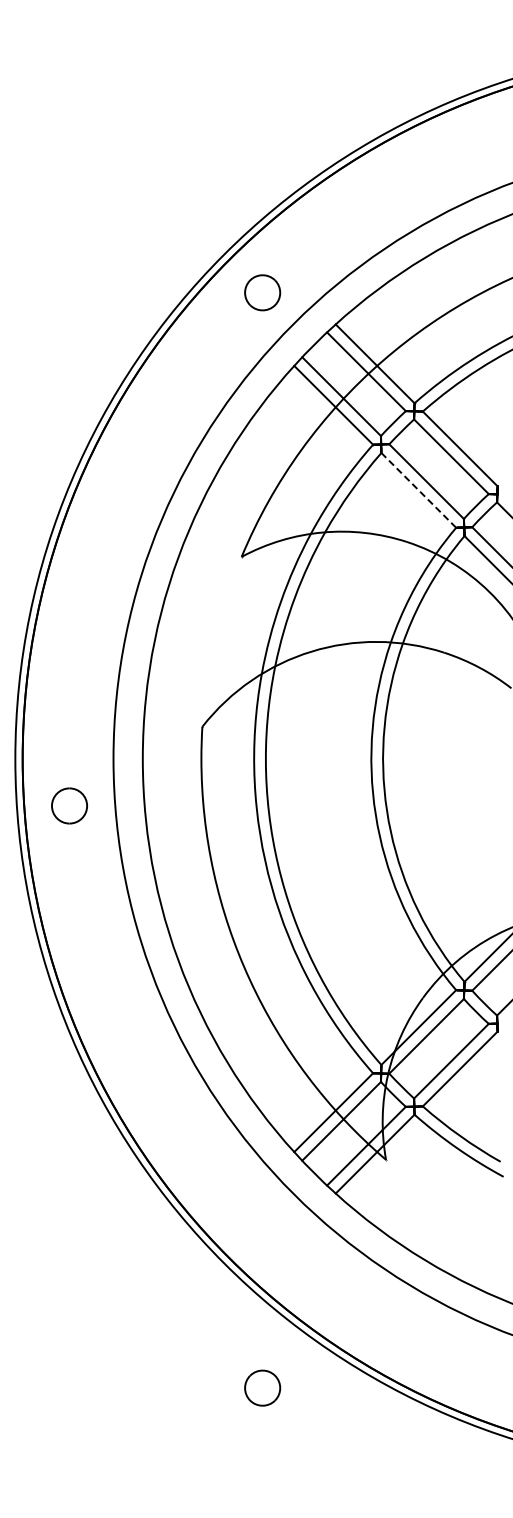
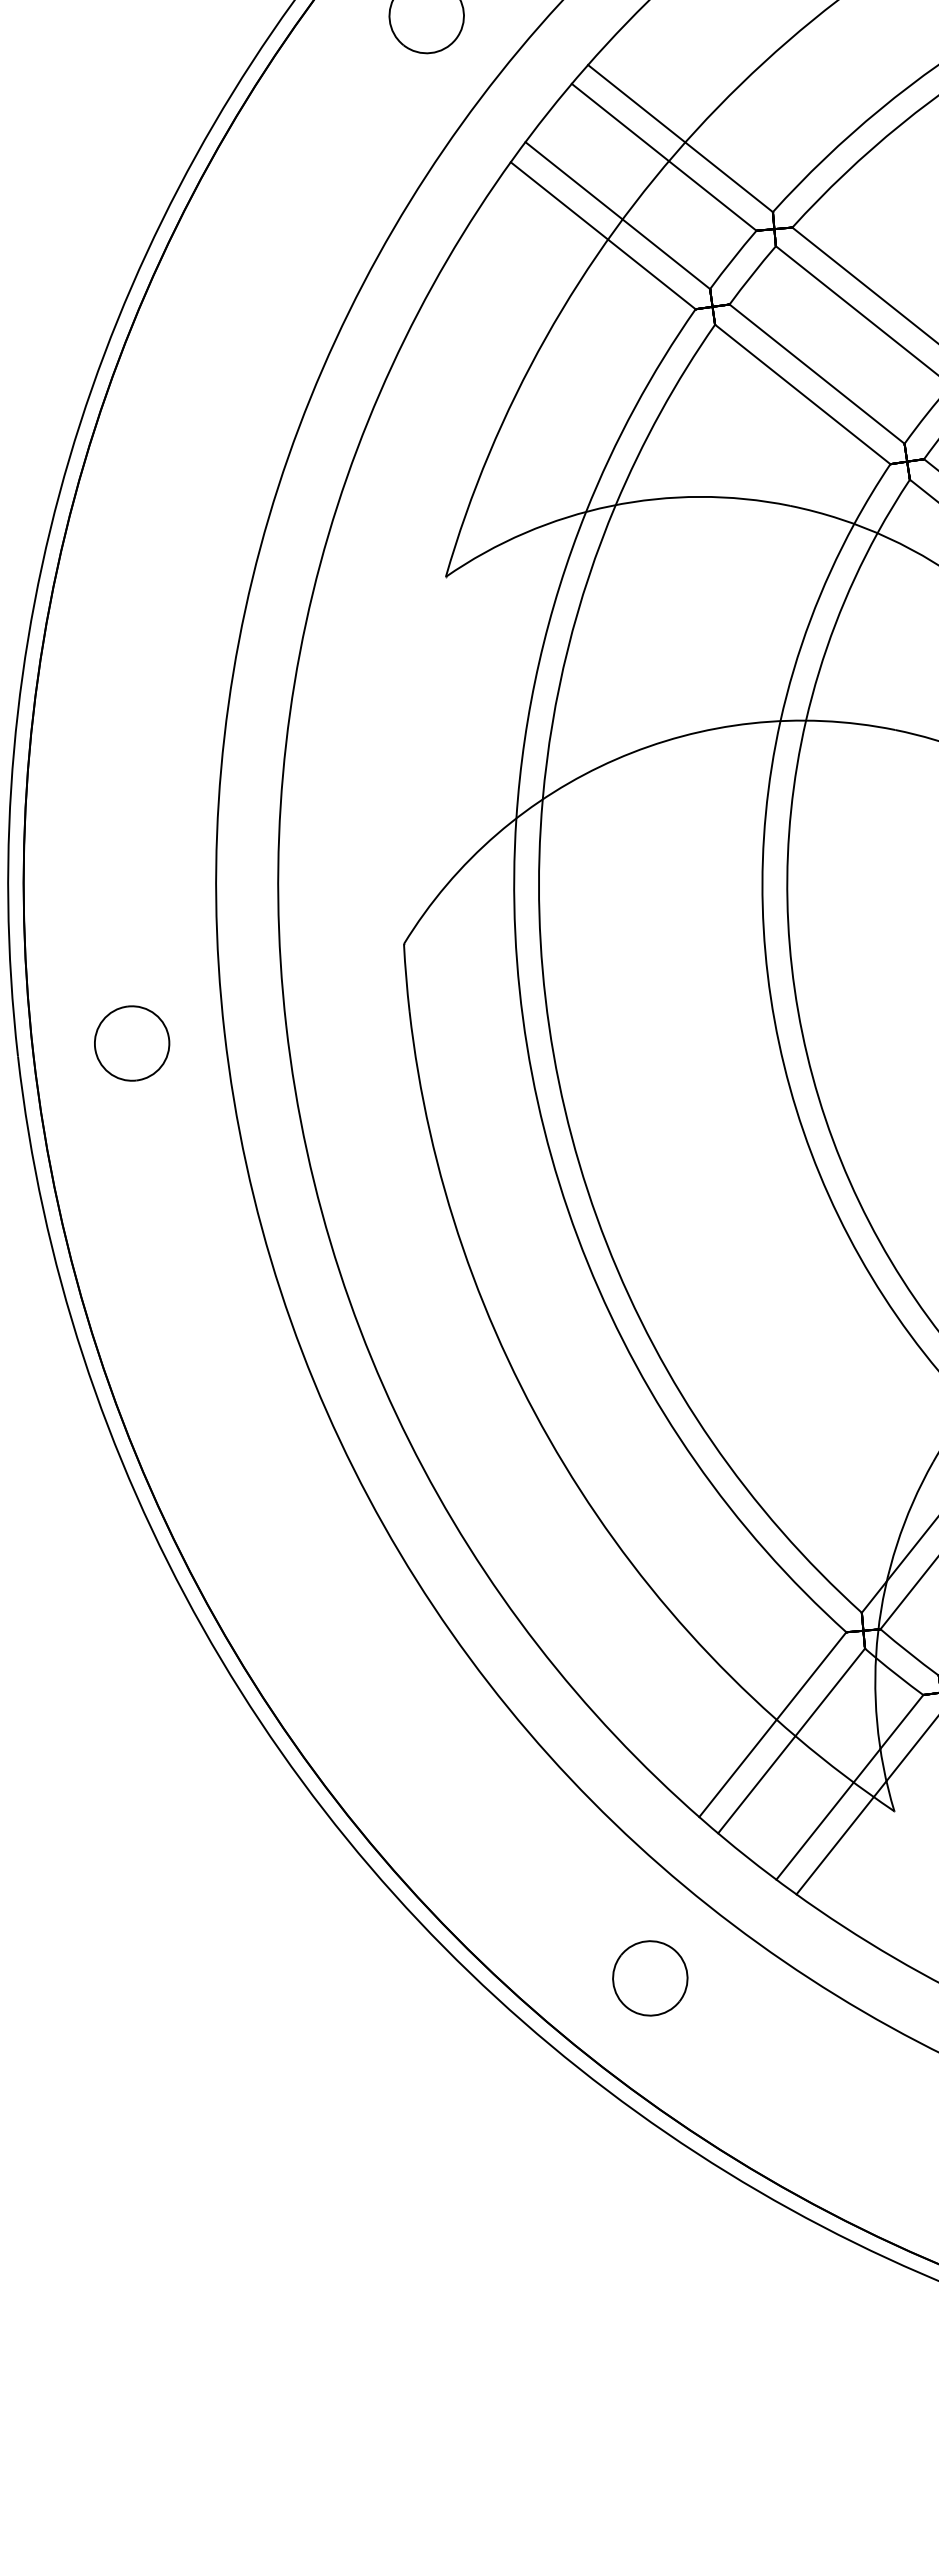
line: (418, 490) -> (802, 394), dashed -> solid
part: (69, 805) -> (131, 1042), moved
part: (262, 1387) -> (649, 1977), moved

